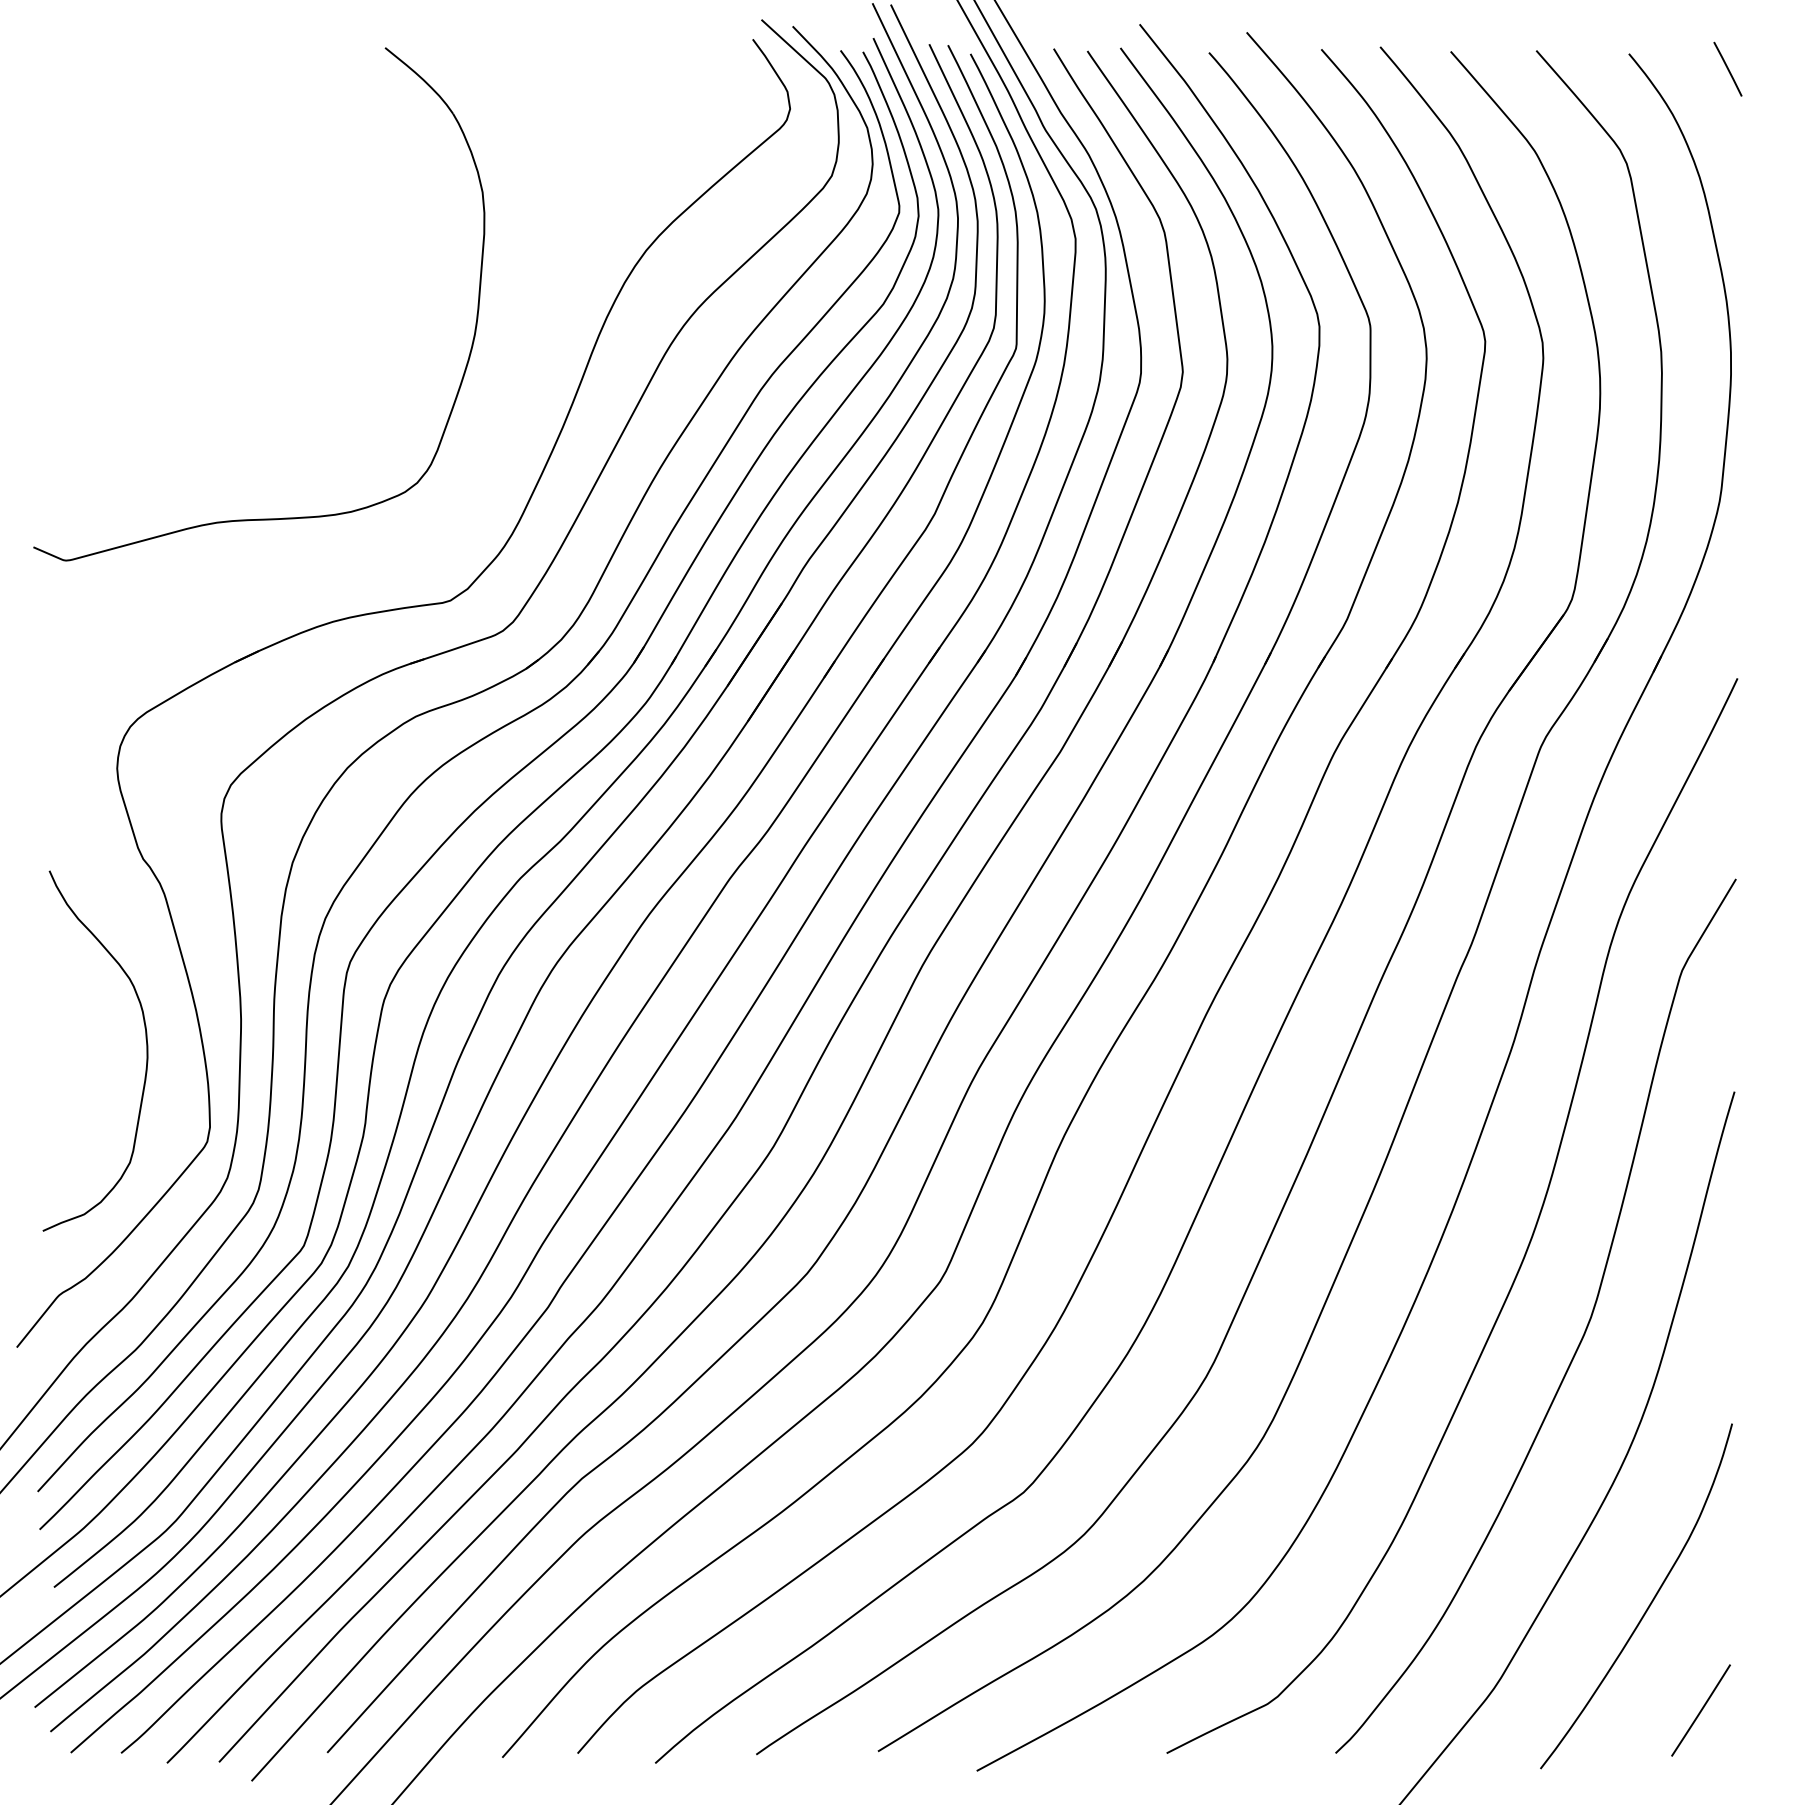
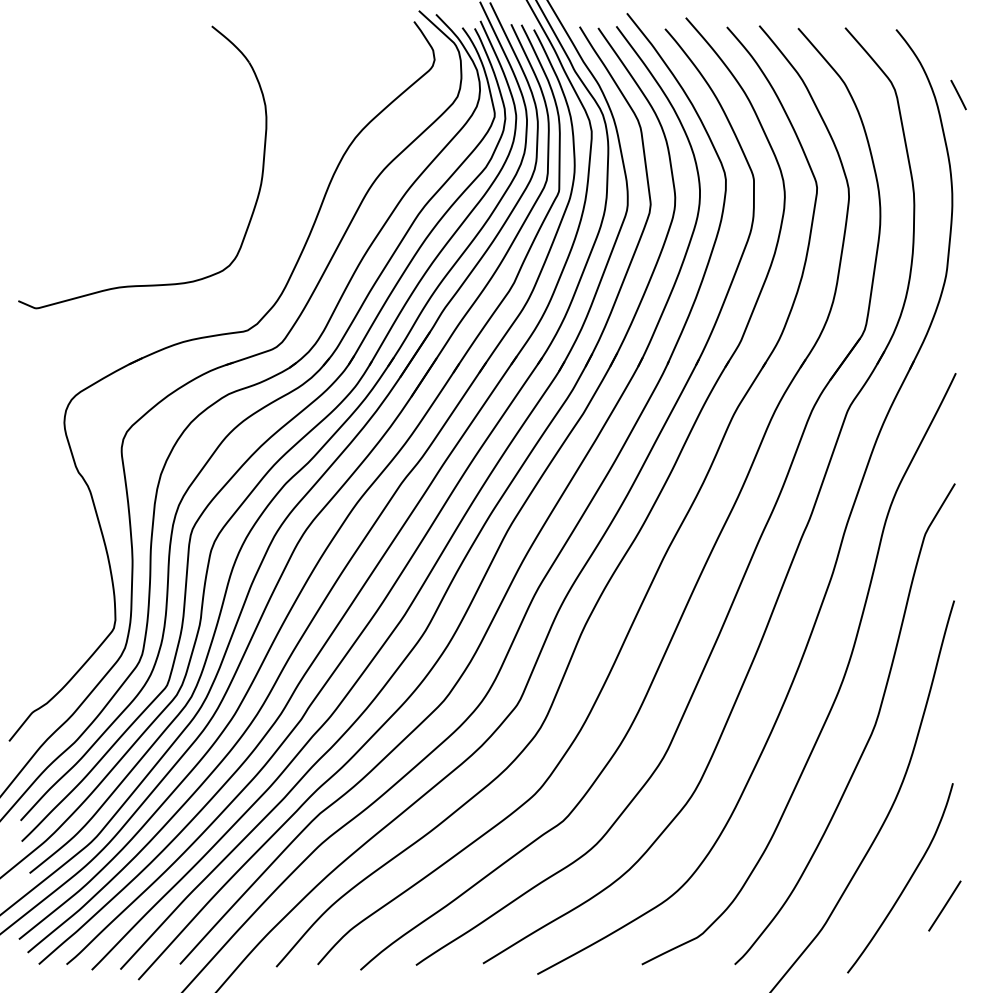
line: (1727, 68) -> (958, 94), moved
curve: (144, 1042) -> (79, 573), removed
line: (1700, 1709) -> (944, 905), moved

